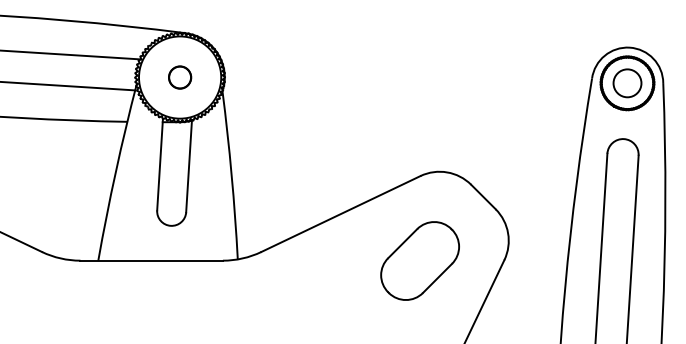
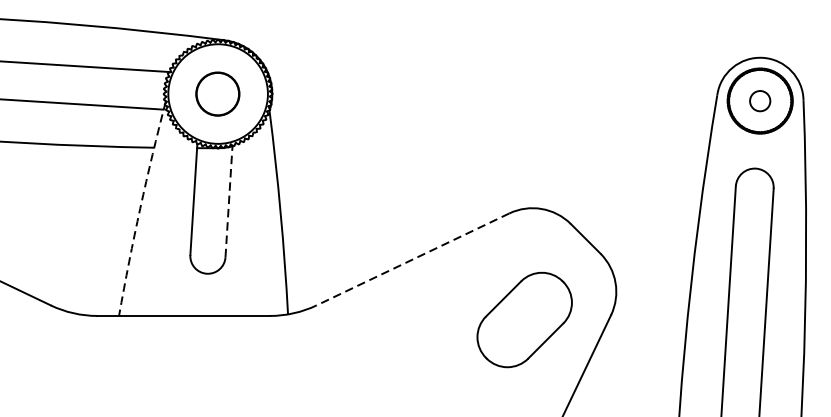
circle: (180, 77) -> (218, 94), size x1.6
circle: (627, 83) -> (760, 101), size x0.6
line: (189, 165) -> (229, 200), solid -> dashed
arc: (115, 171) -> (139, 207), solid -> dashed
line: (340, 214) -> (412, 259), solid -> dashed
part: (419, 260) -> (523, 319), moved

